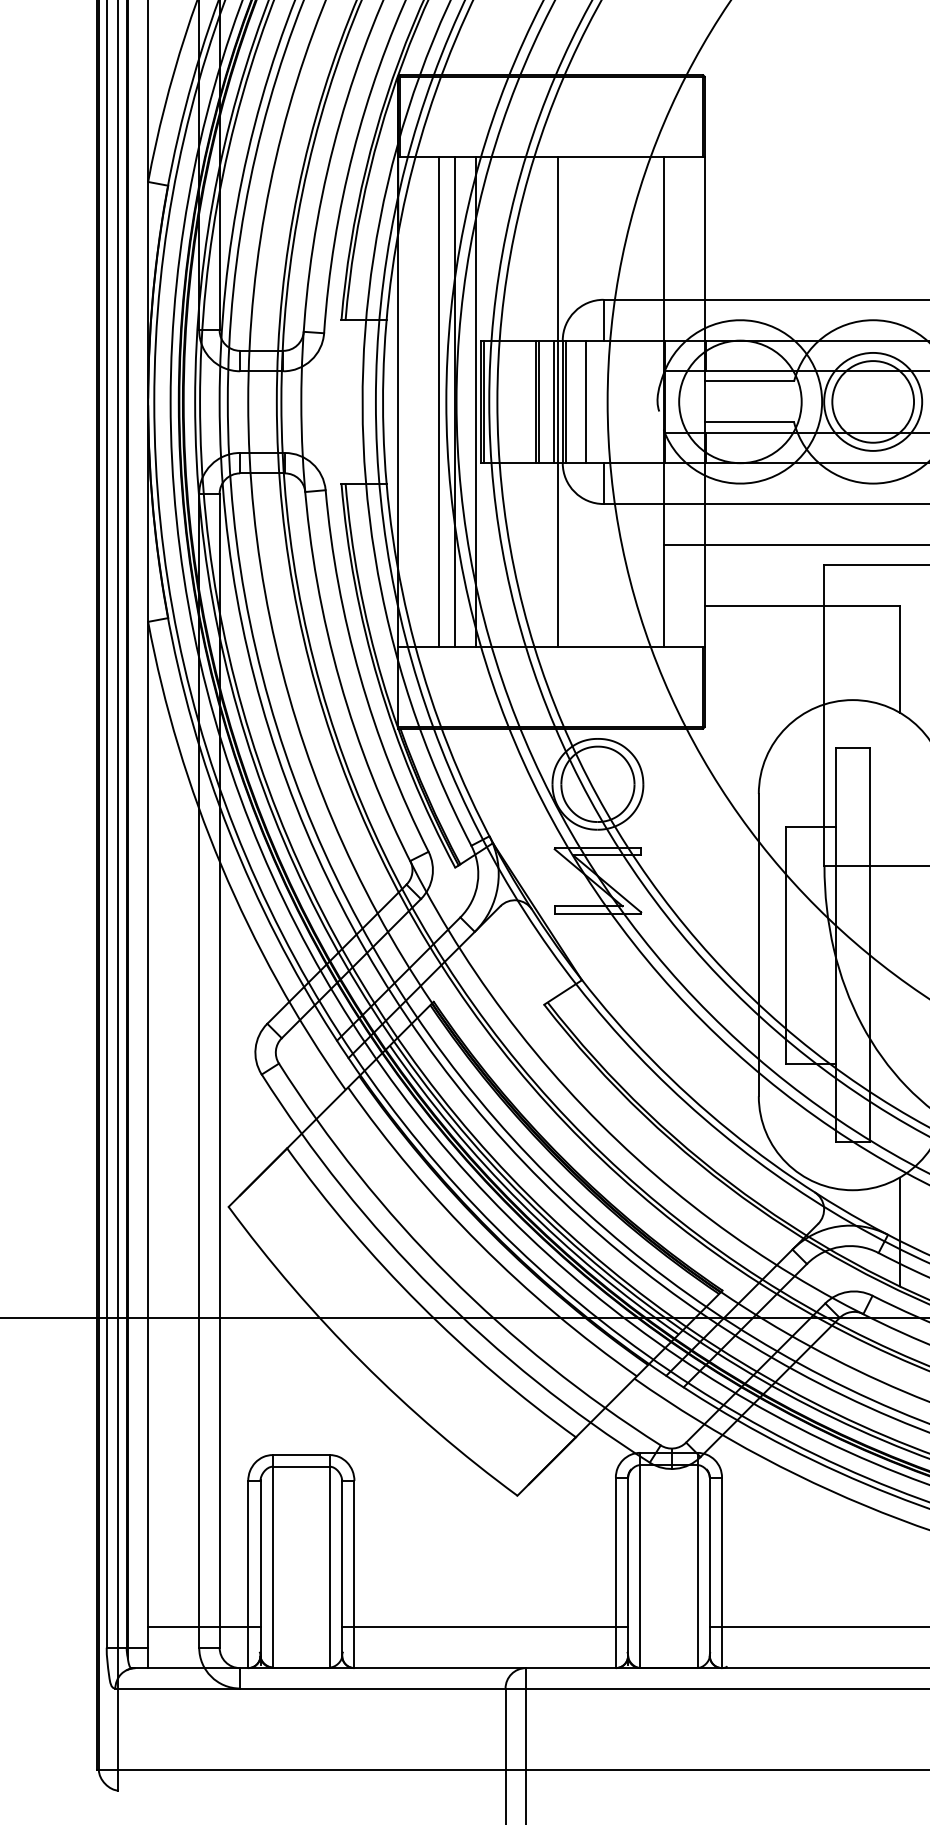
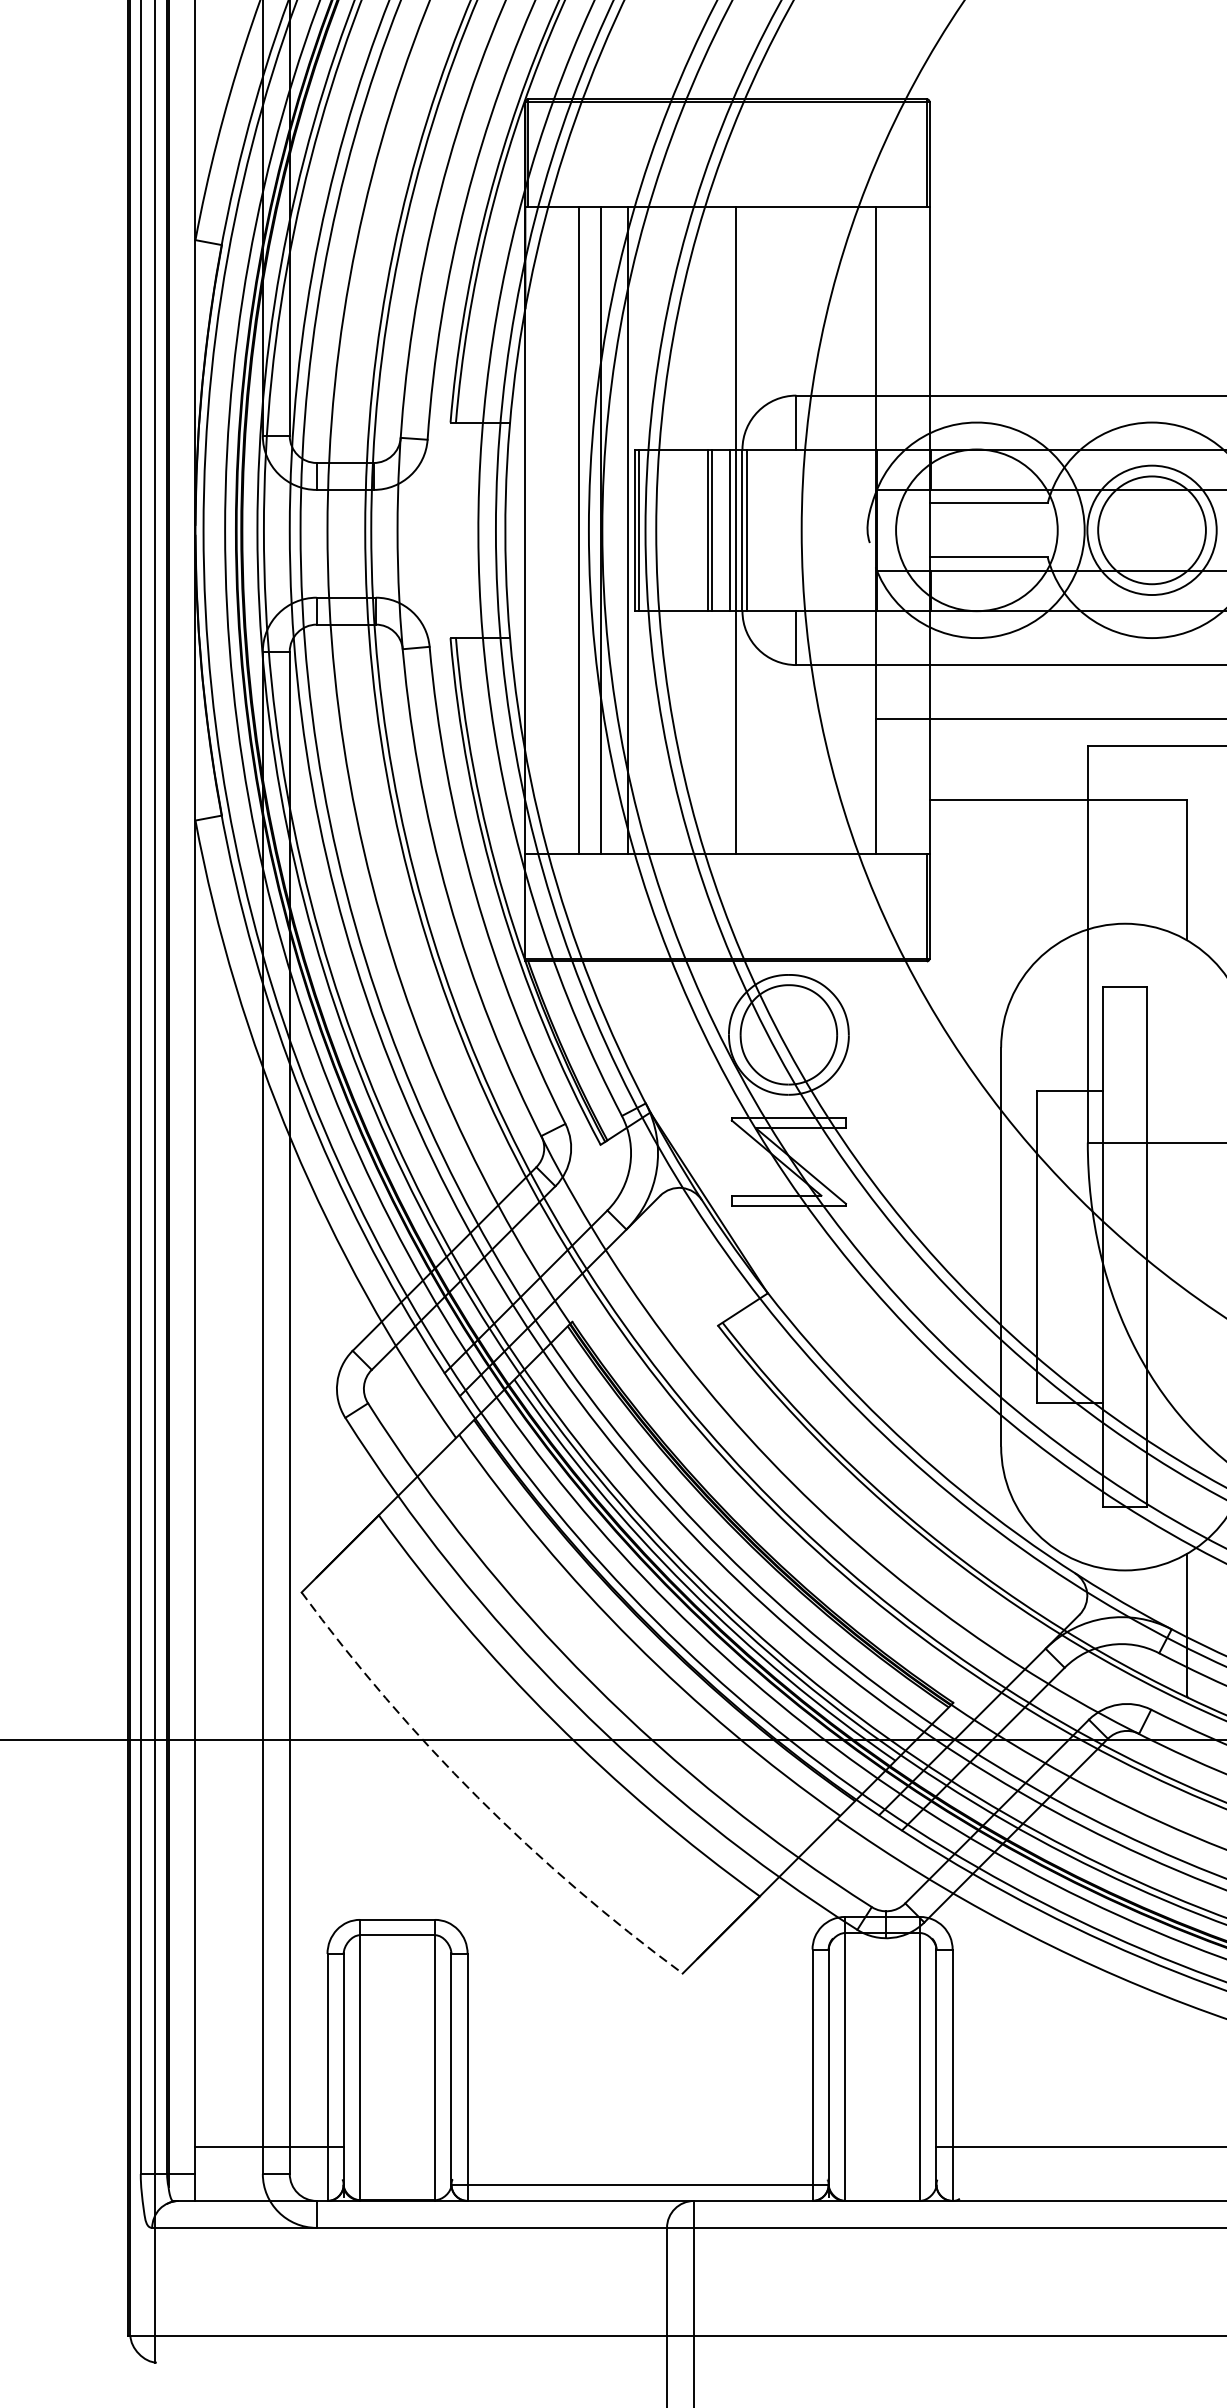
line: (586, 401) -> (773, 529), removed
arc: (362, 1362) -> (478, 1797), solid -> dashed
line: (485, 1627) -> (640, 2185), moved

